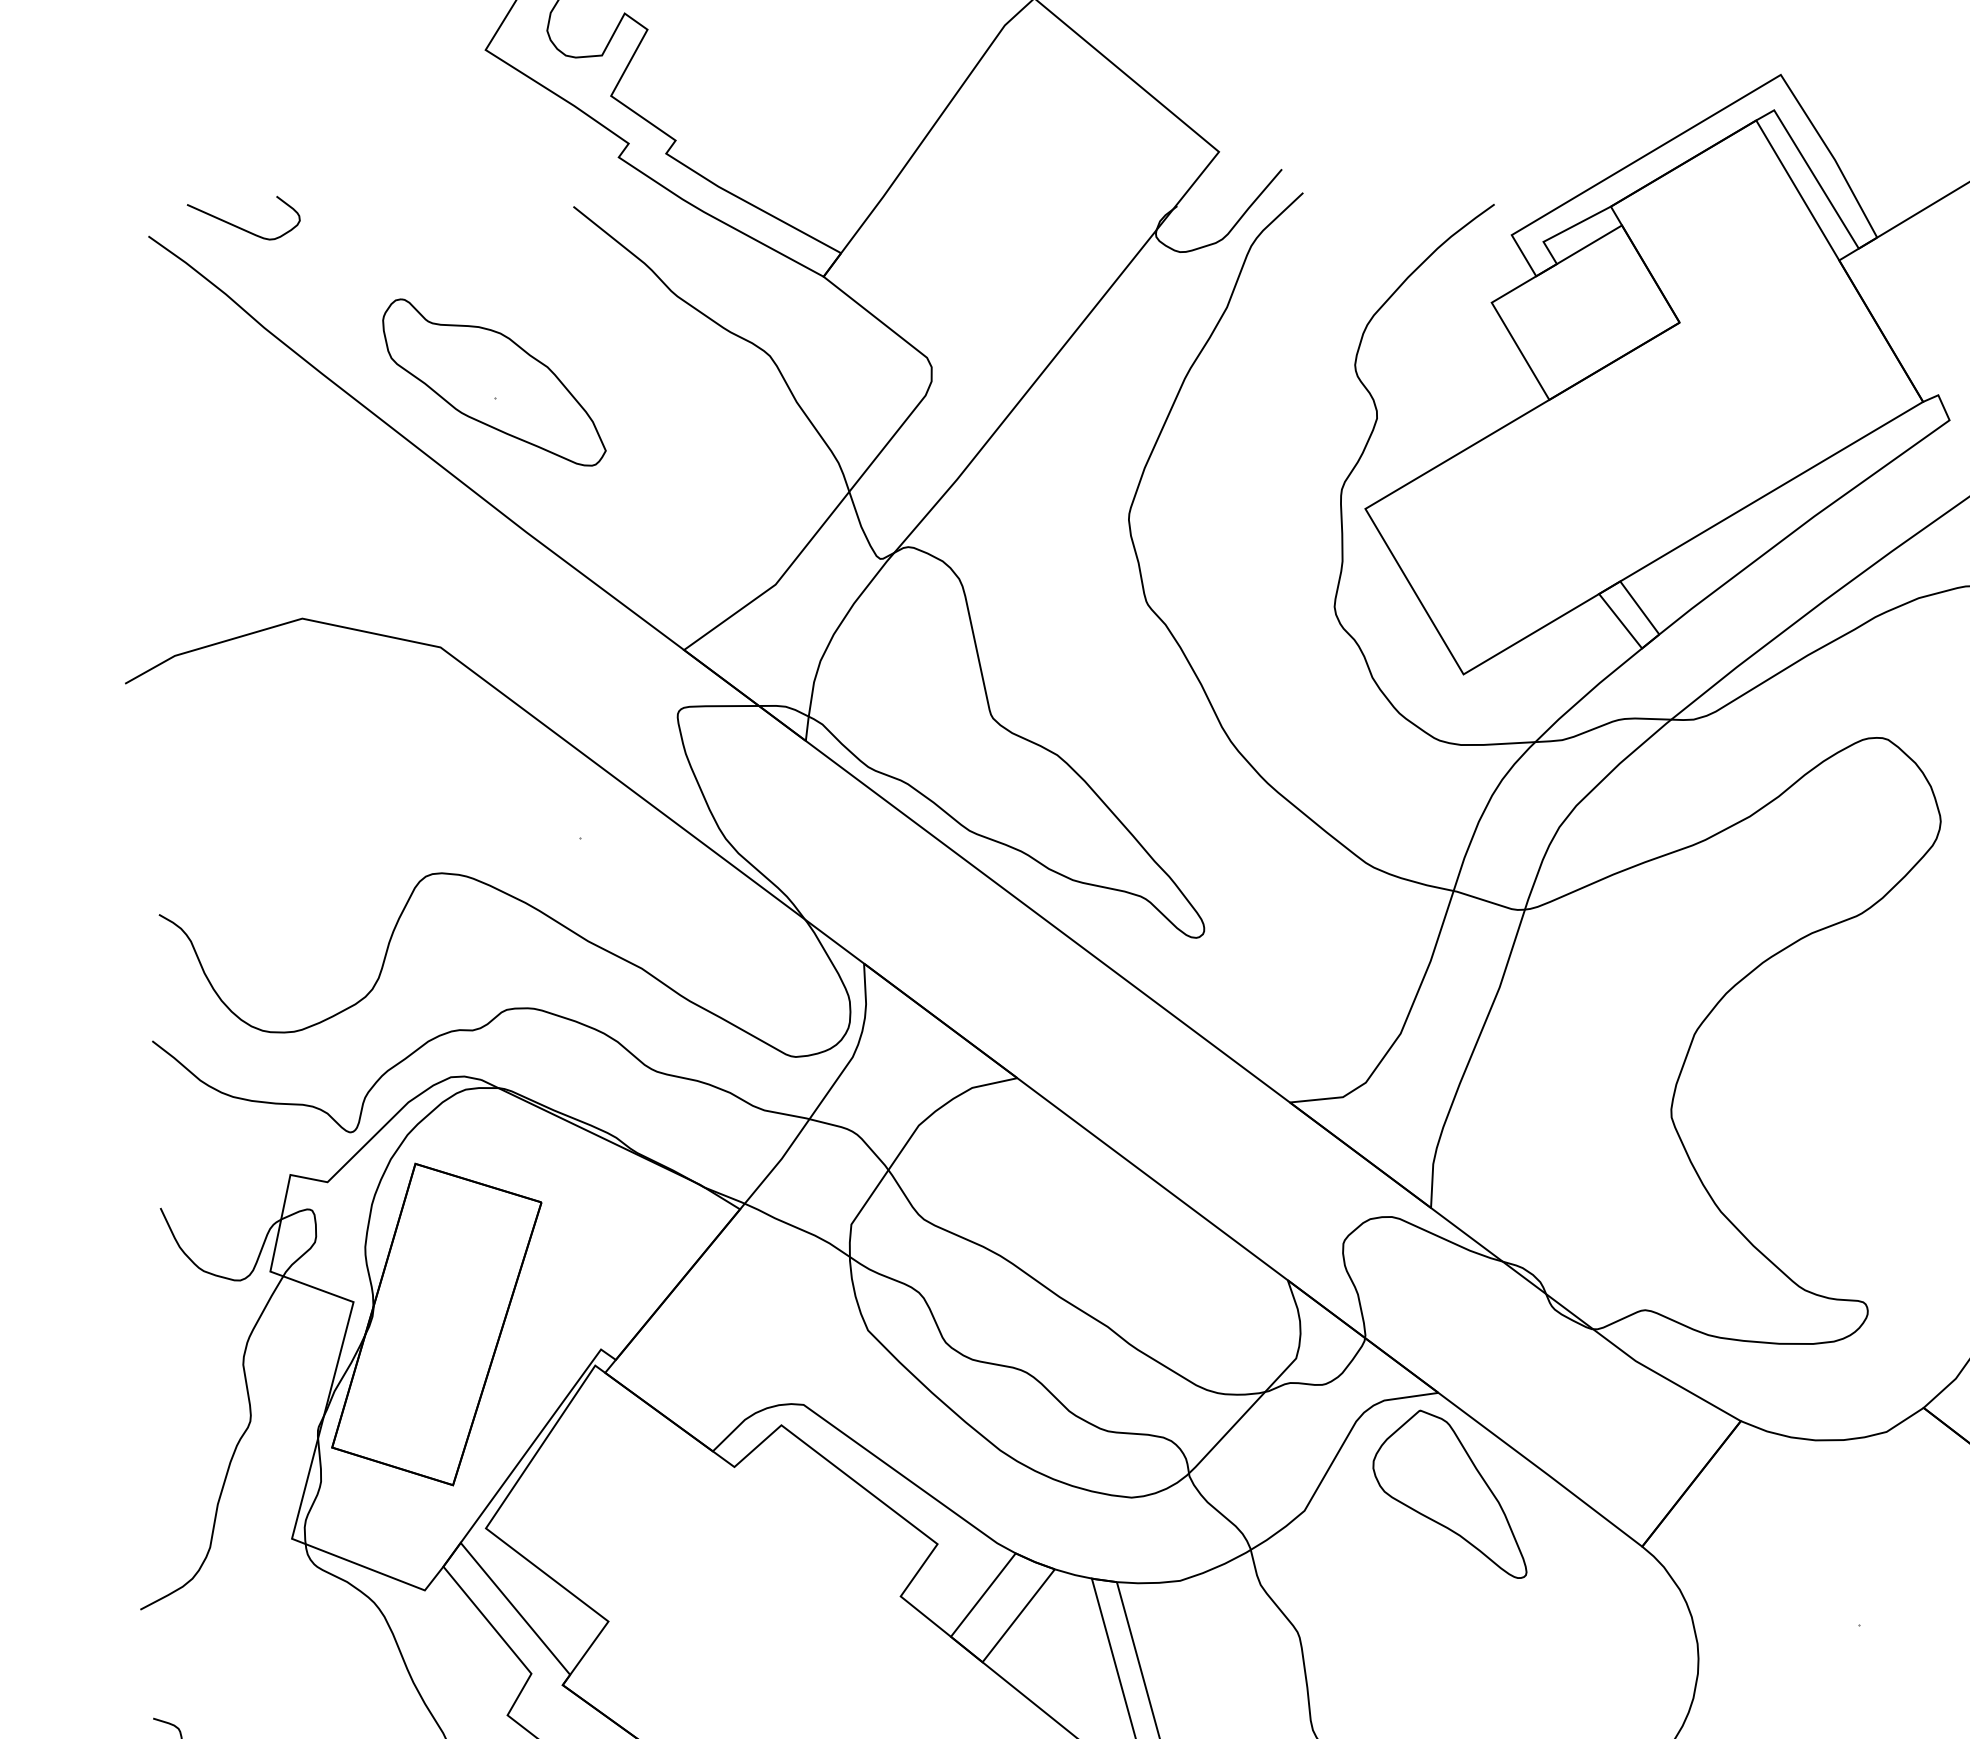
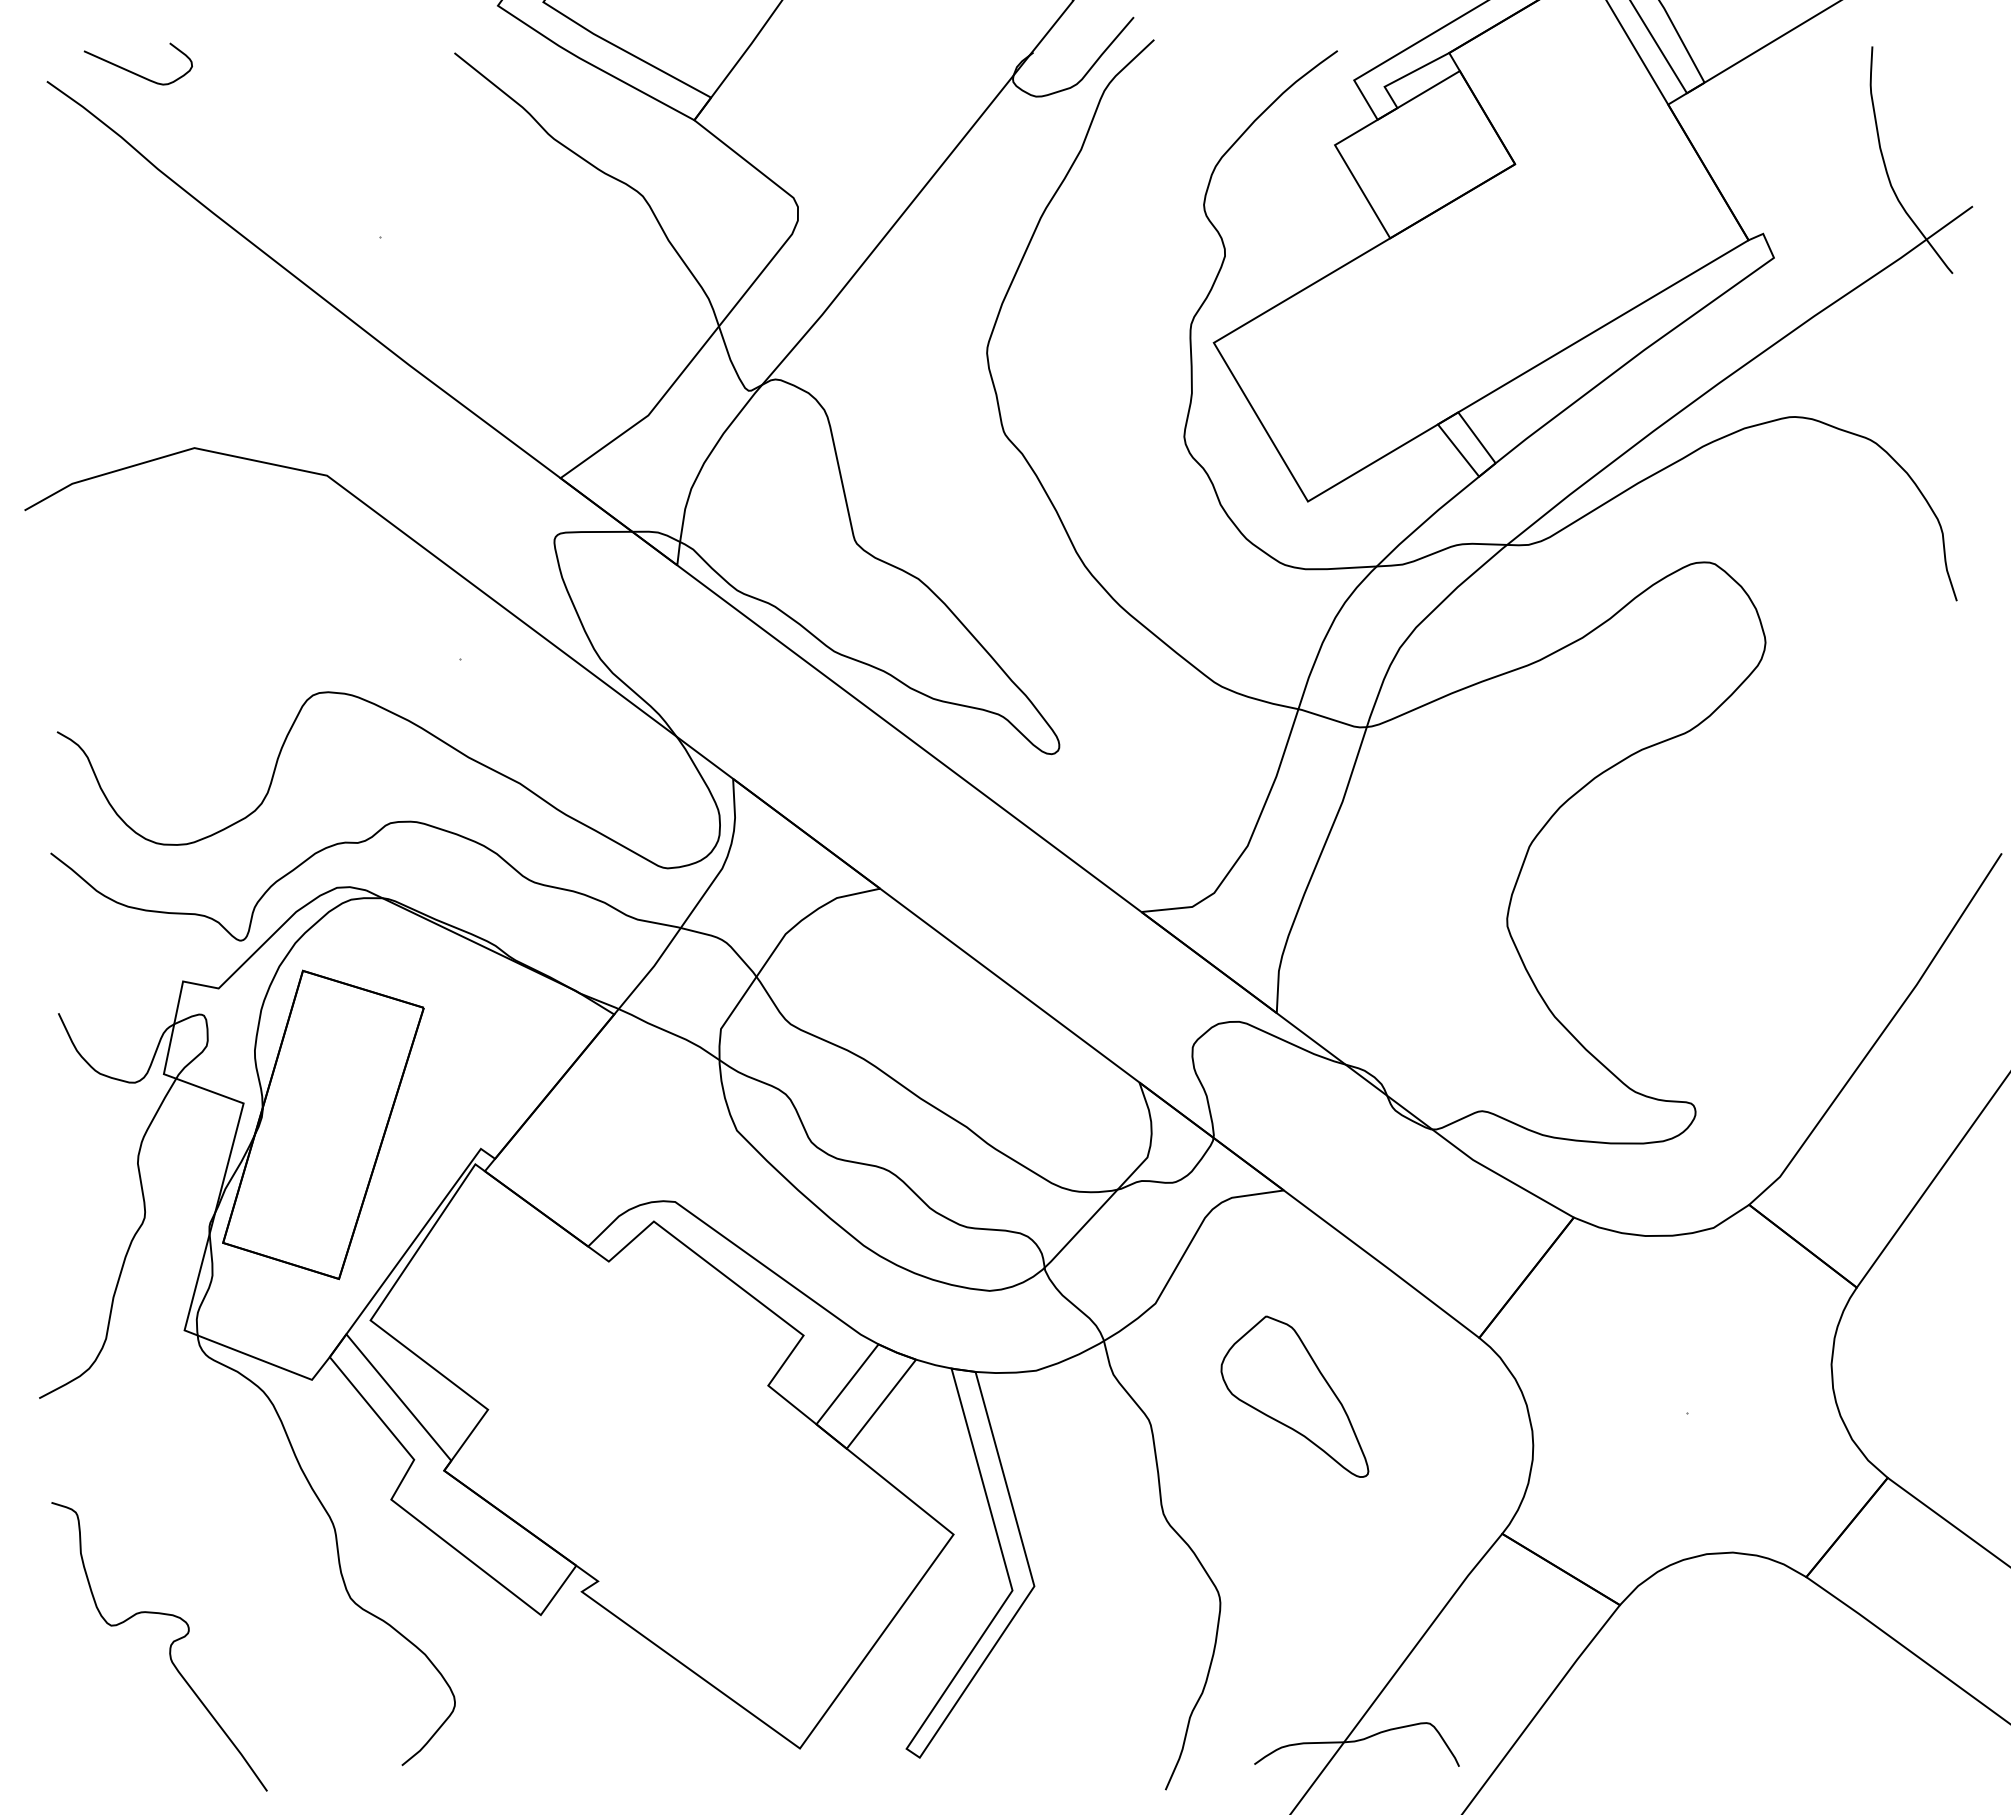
part: (494, 382) -> (378, 221), removed
part: (1449, 1494) -> (1294, 1396), moved

